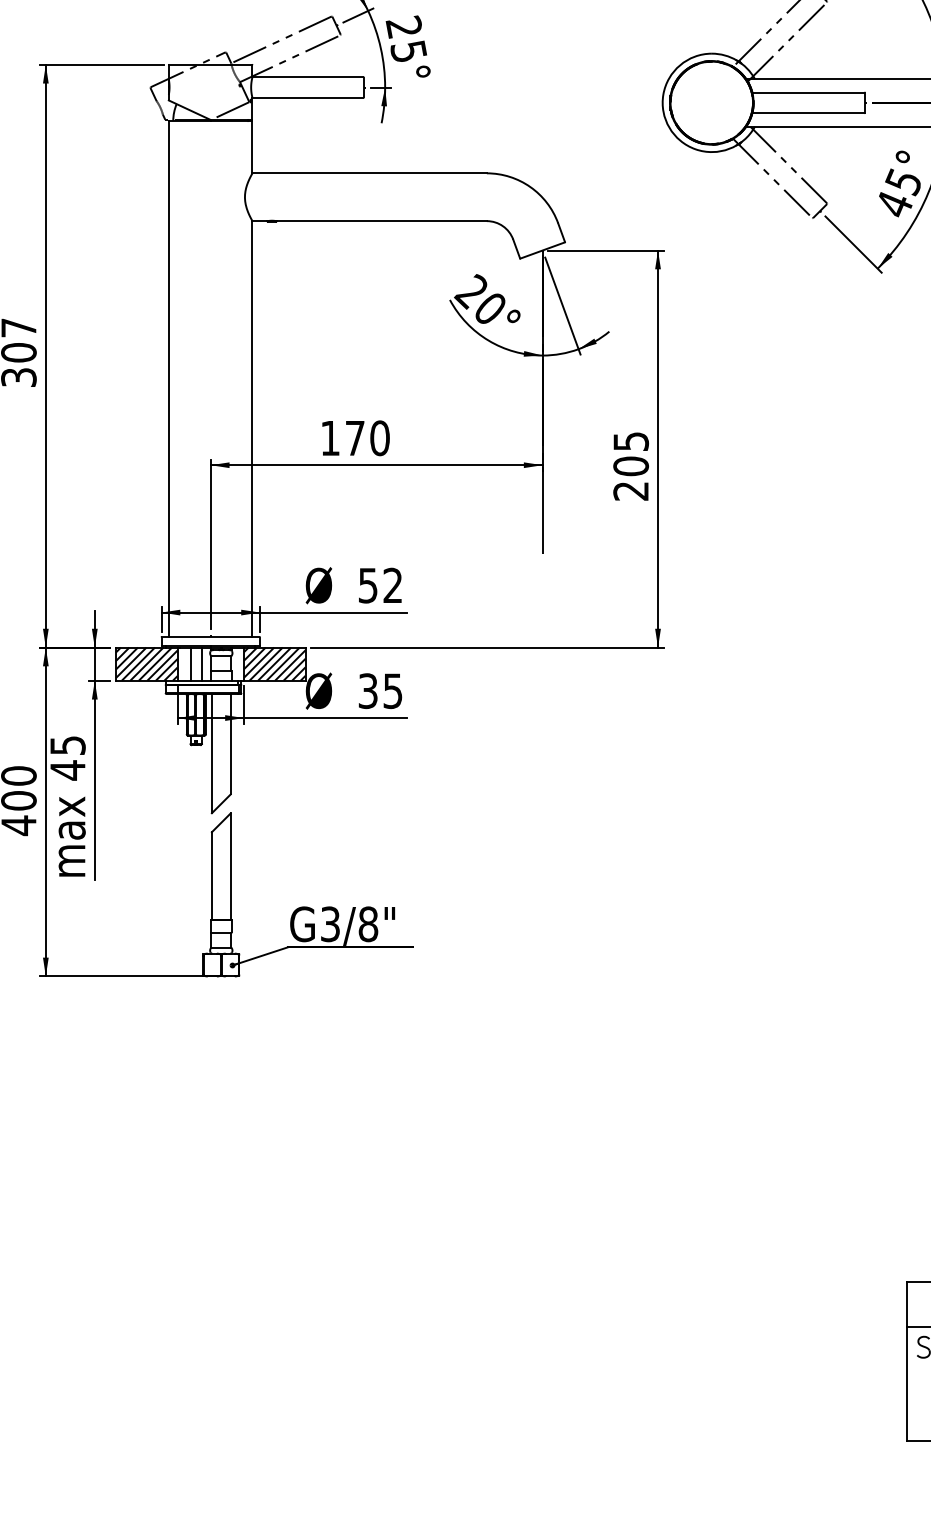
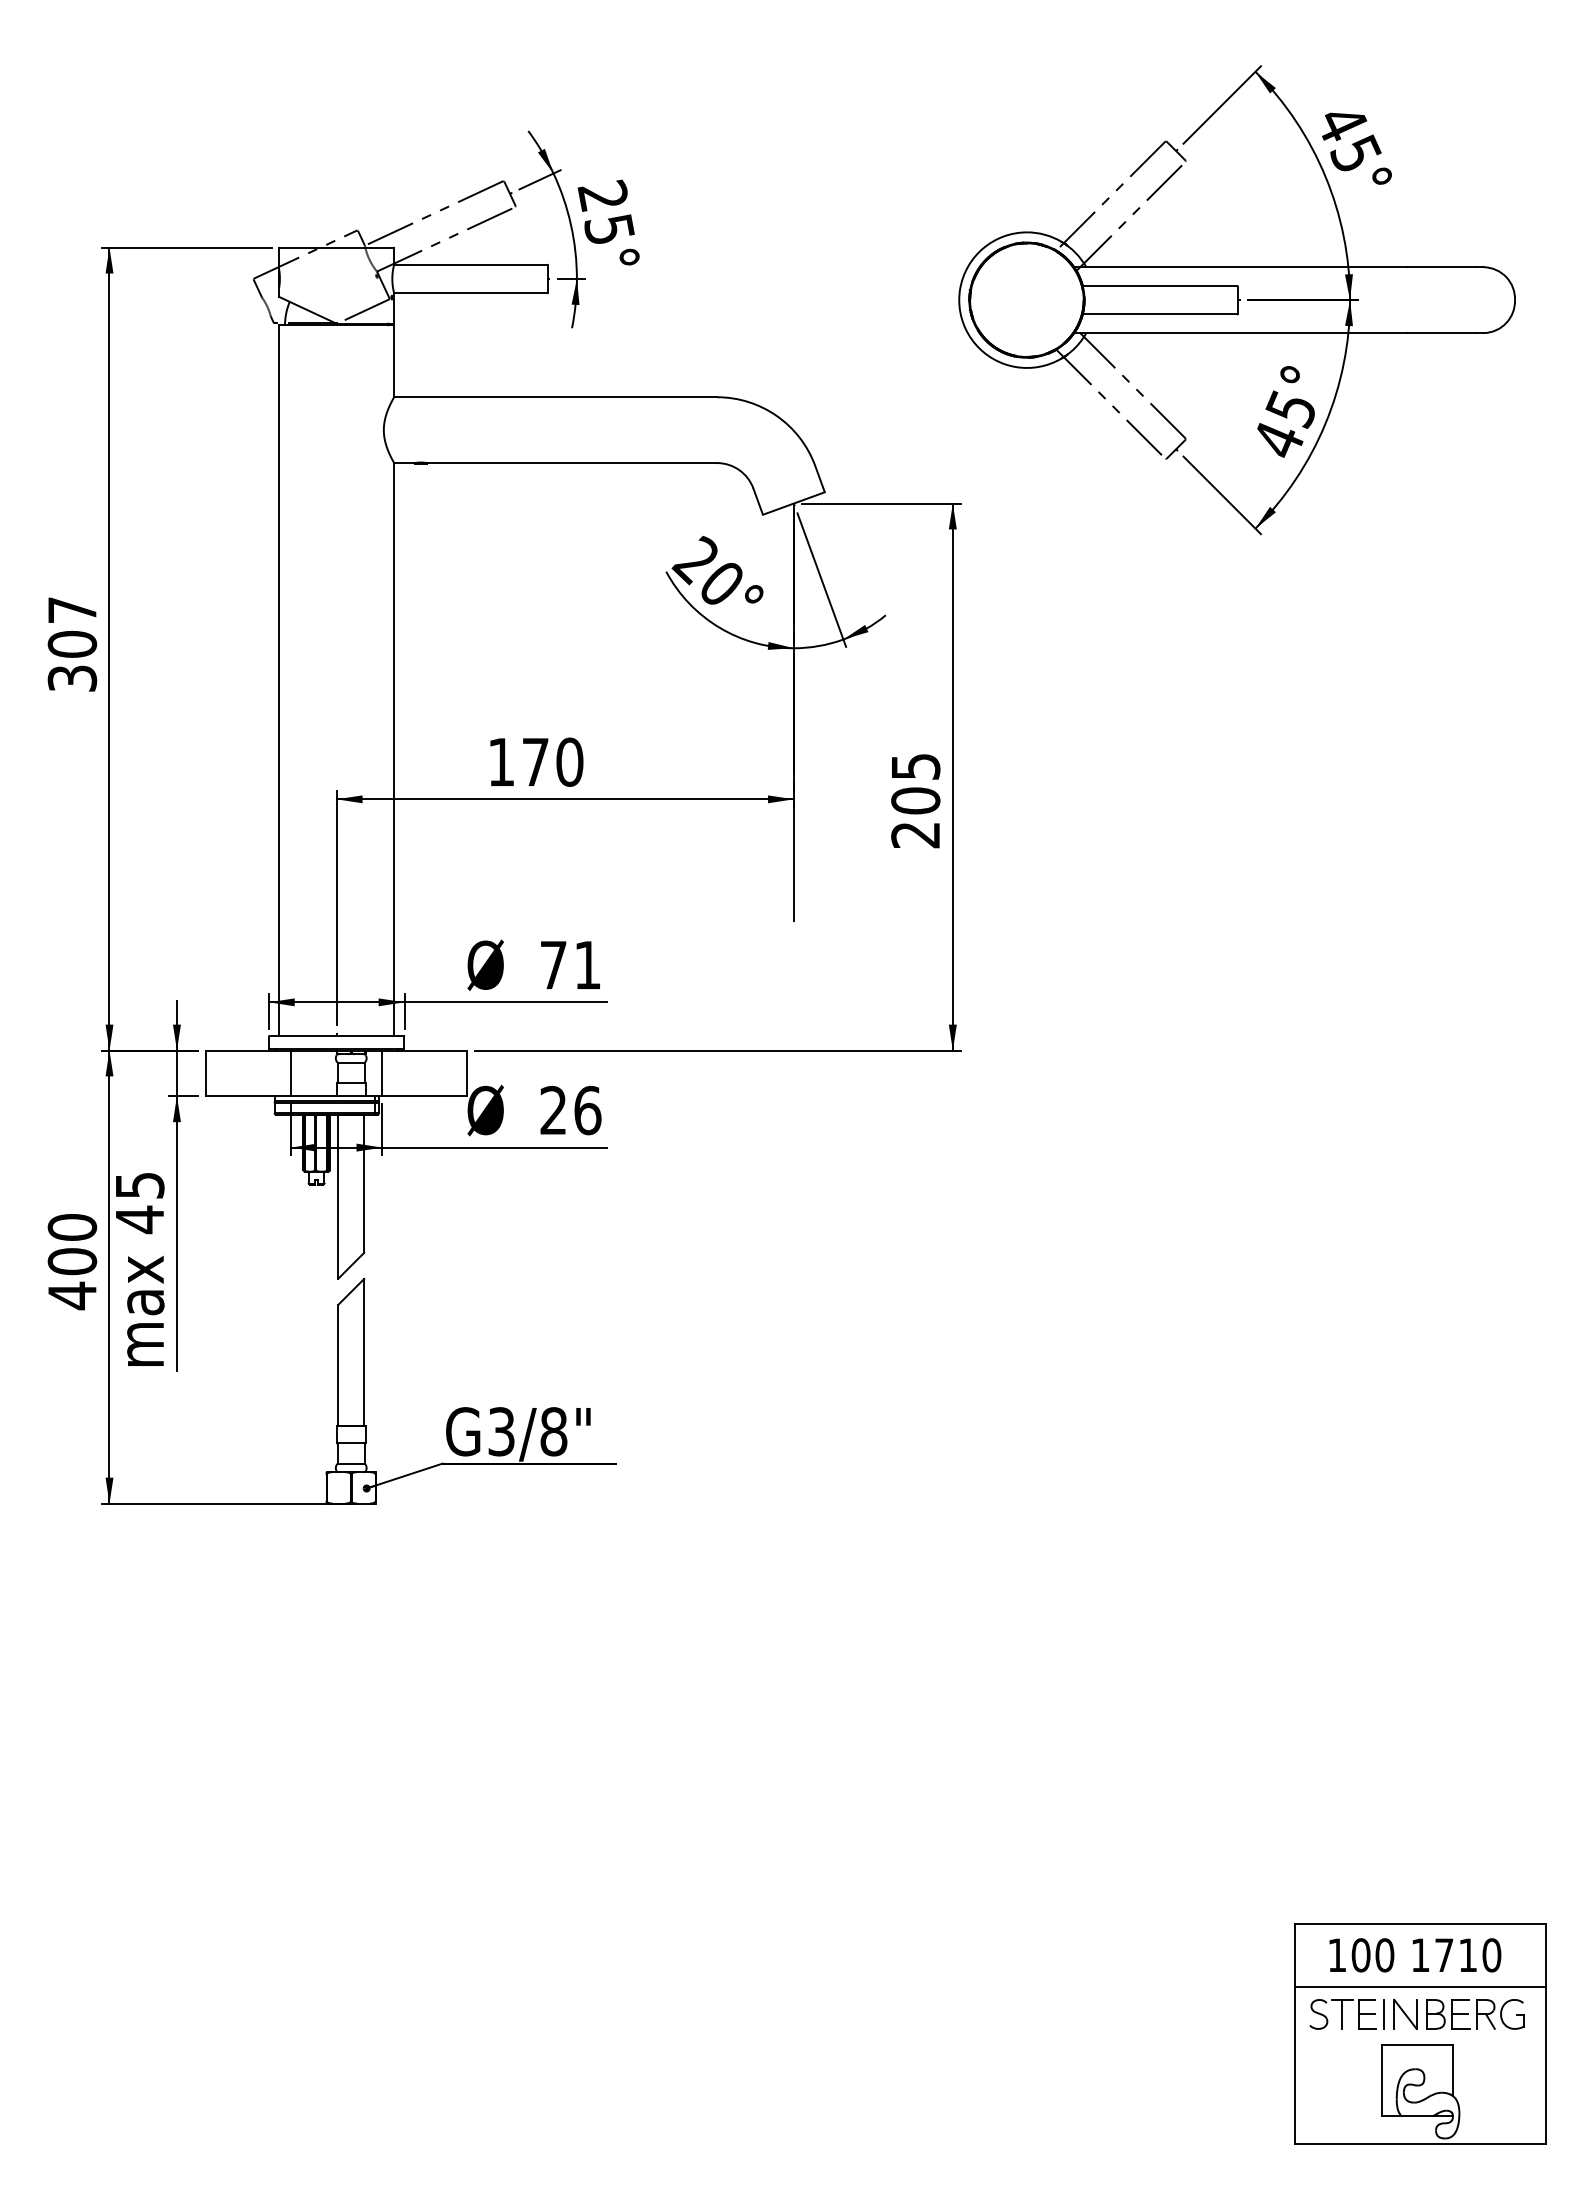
text: (379, 585) -> (569, 964), 52 -> 71
hatch: (146, 664) -> (248, 1073), removed
line: (190, 664) -> (308, 1073), removed
line: (201, 664) -> (324, 1073), removed
hatch: (274, 664) -> (424, 1073), removed
text: (380, 691) -> (570, 1110), 35 -> 26

